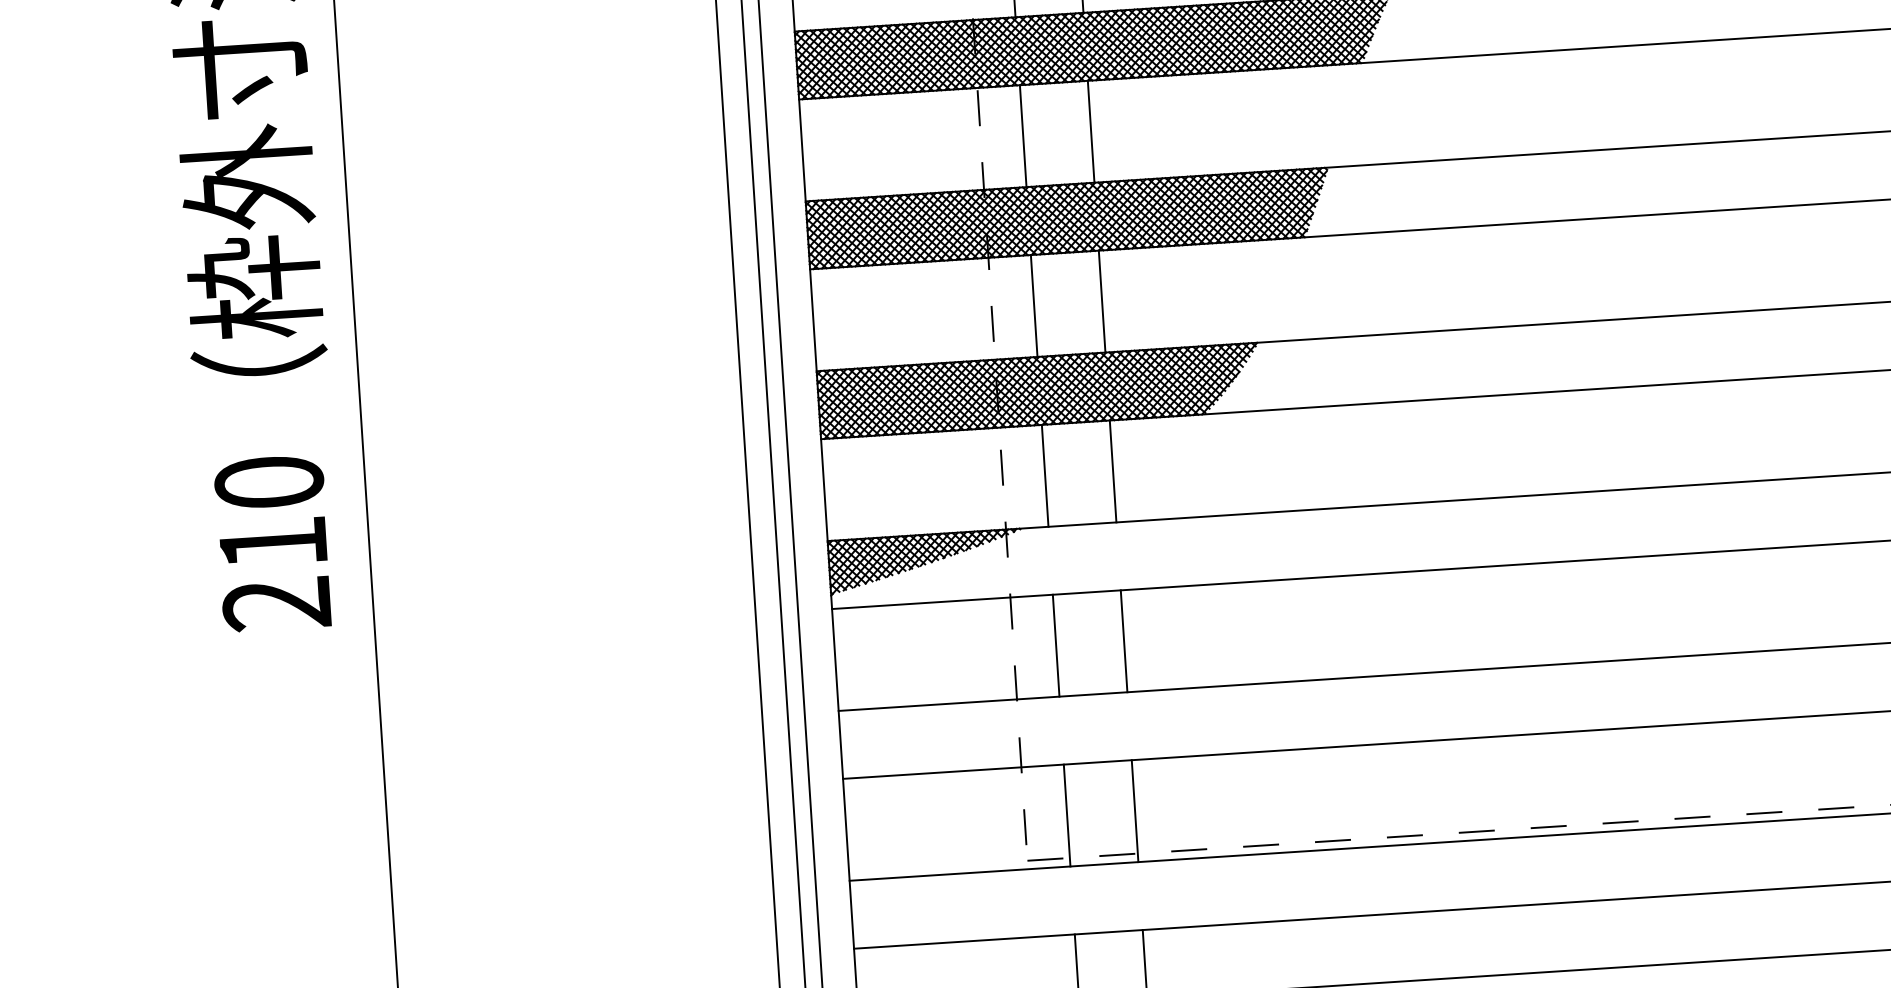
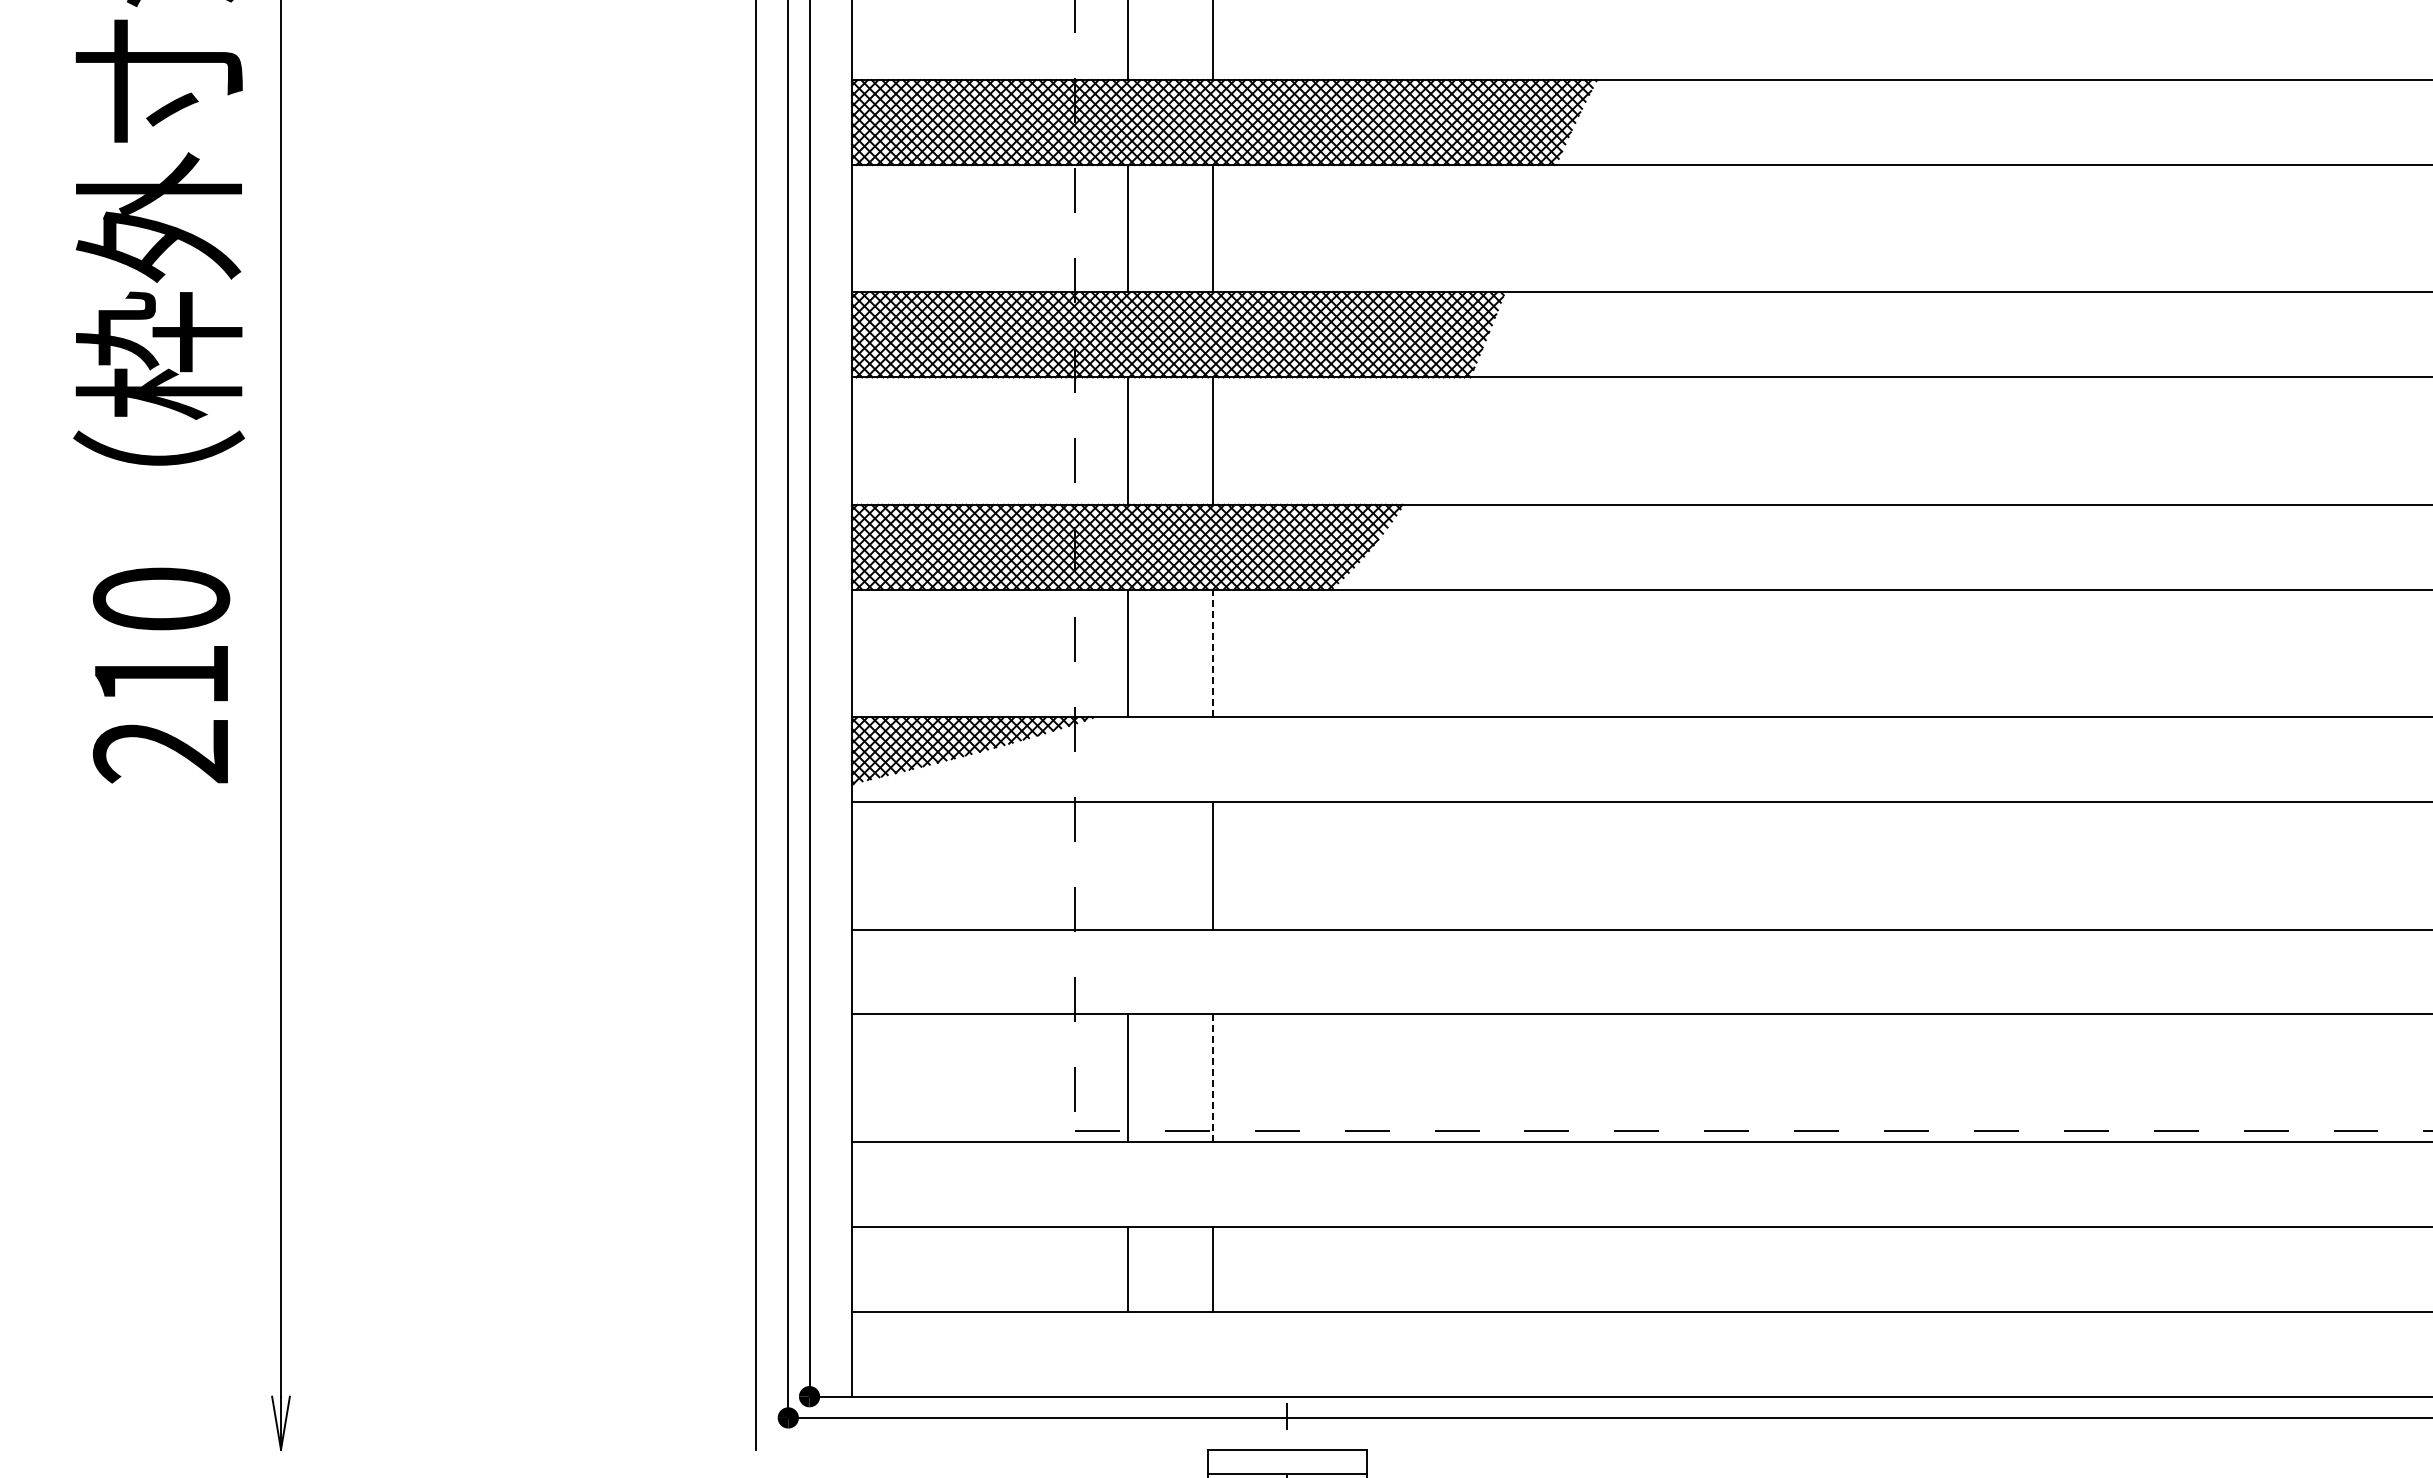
line: (1113, 471) -> (1213, 653), solid -> dashed
line: (1056, 645) -> (1128, 865), removed
line: (1135, 811) -> (1213, 1078), solid -> dashed

